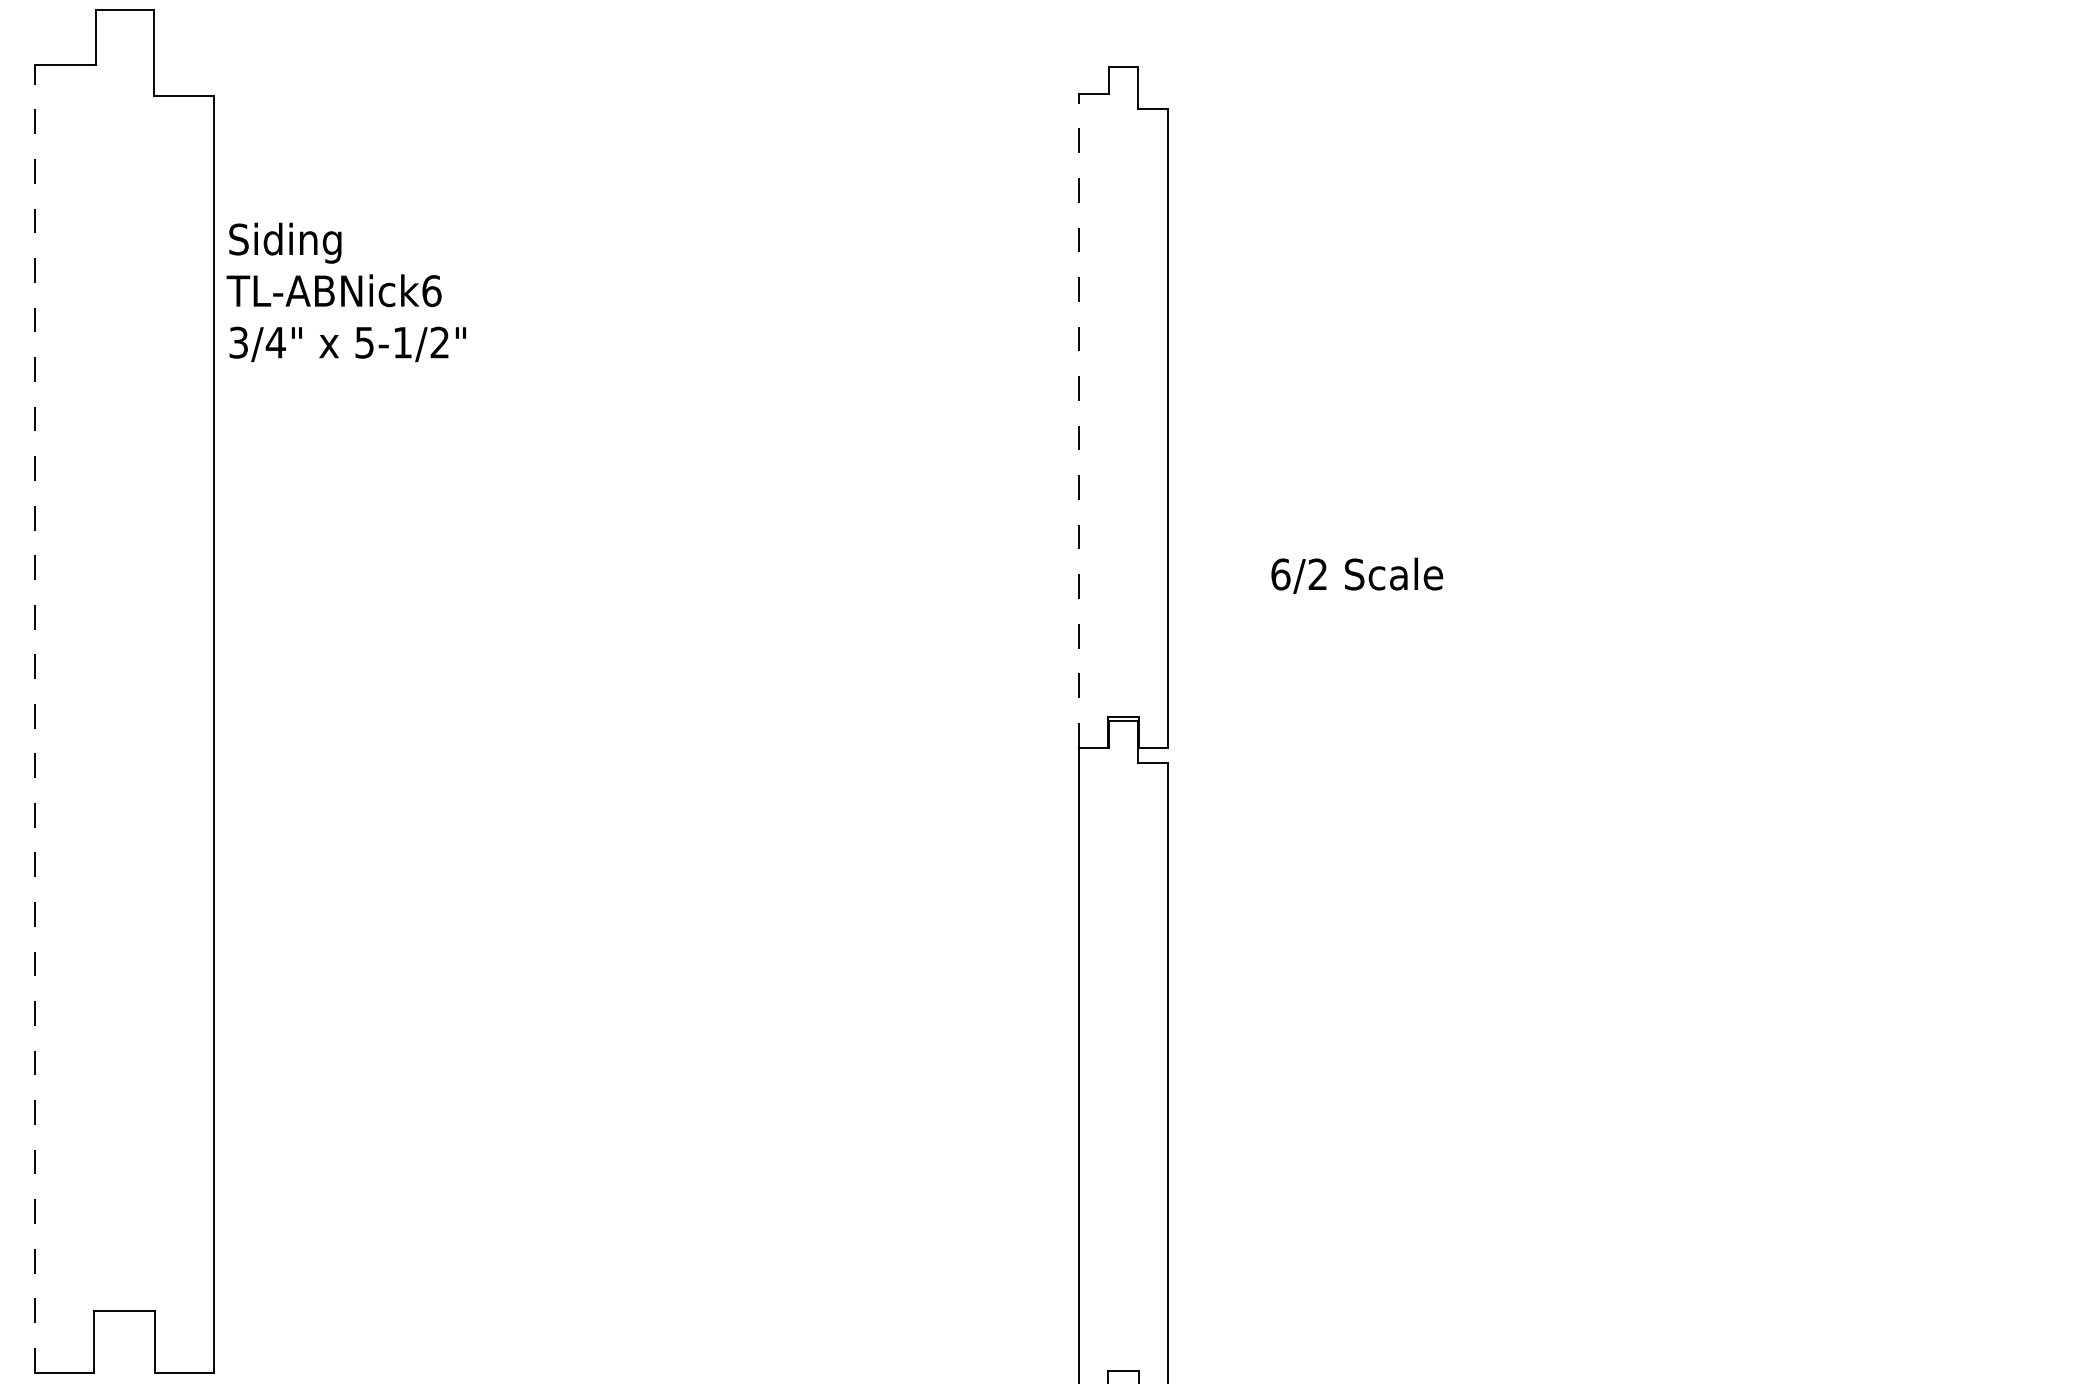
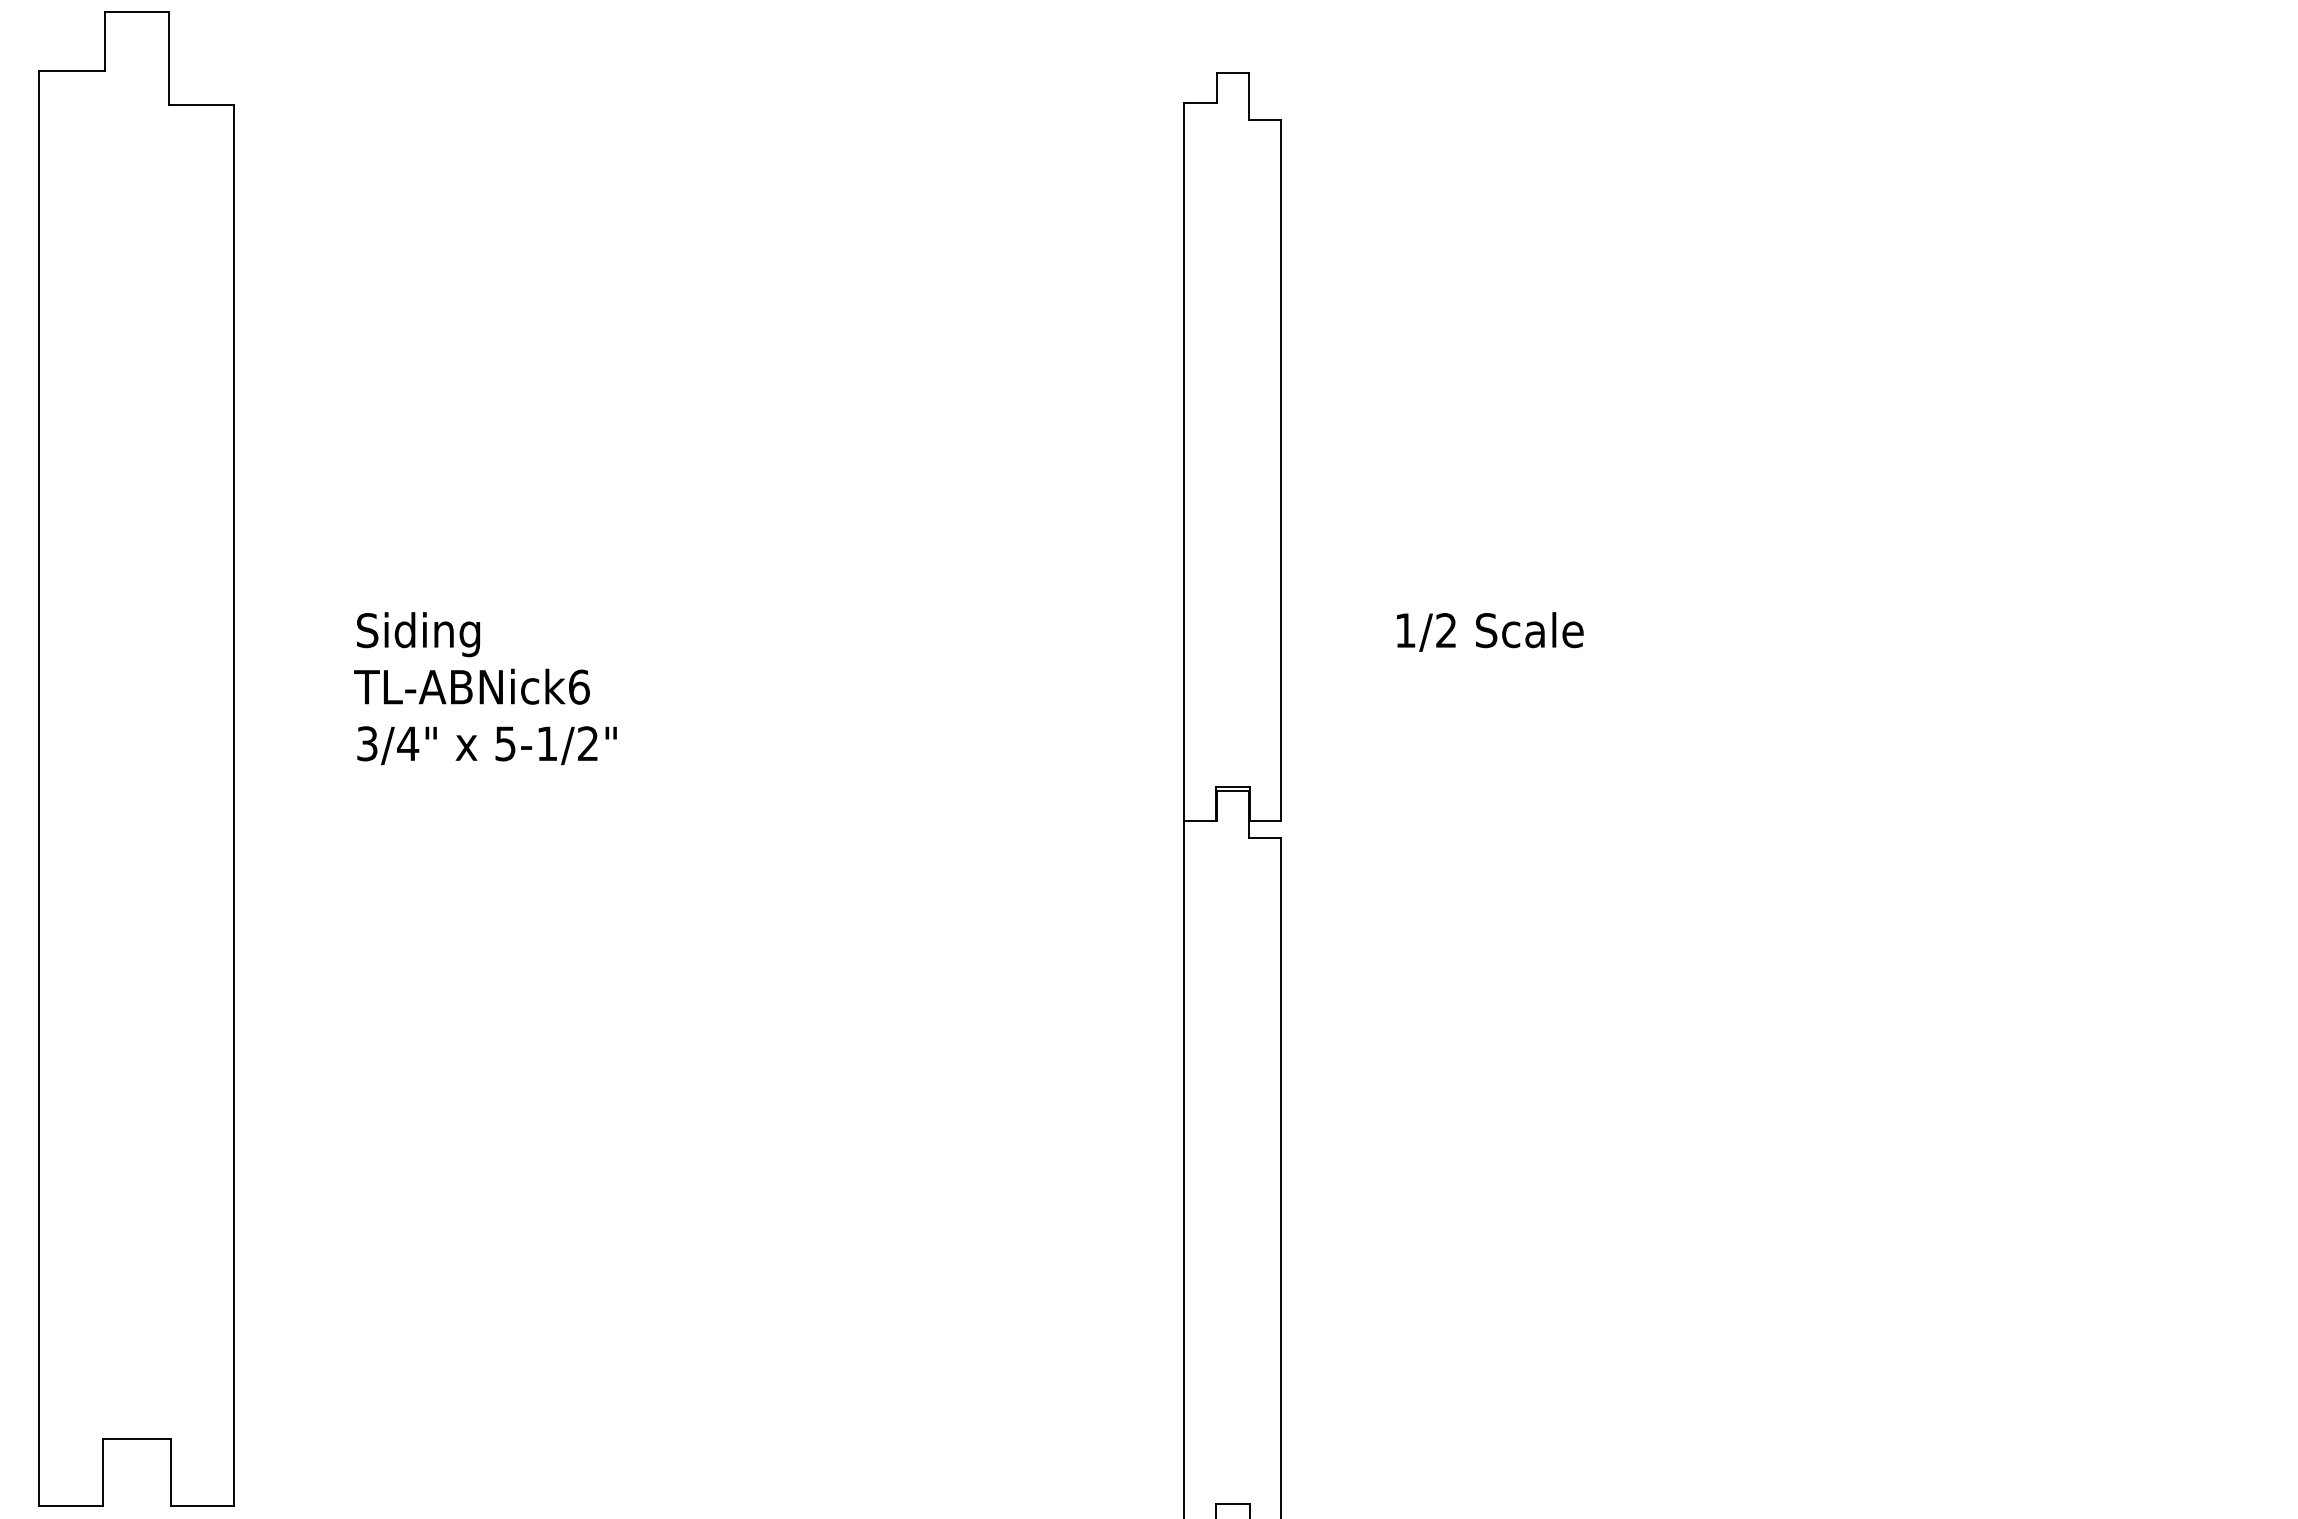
text: (345, 292) -> (484, 688), moved
line: (1078, 420) -> (1183, 461), dashed -> solid
text: (1280, 574) -> (1405, 630), 6/2 -> 1/2
line: (35, 718) -> (38, 788), dashed -> solid

